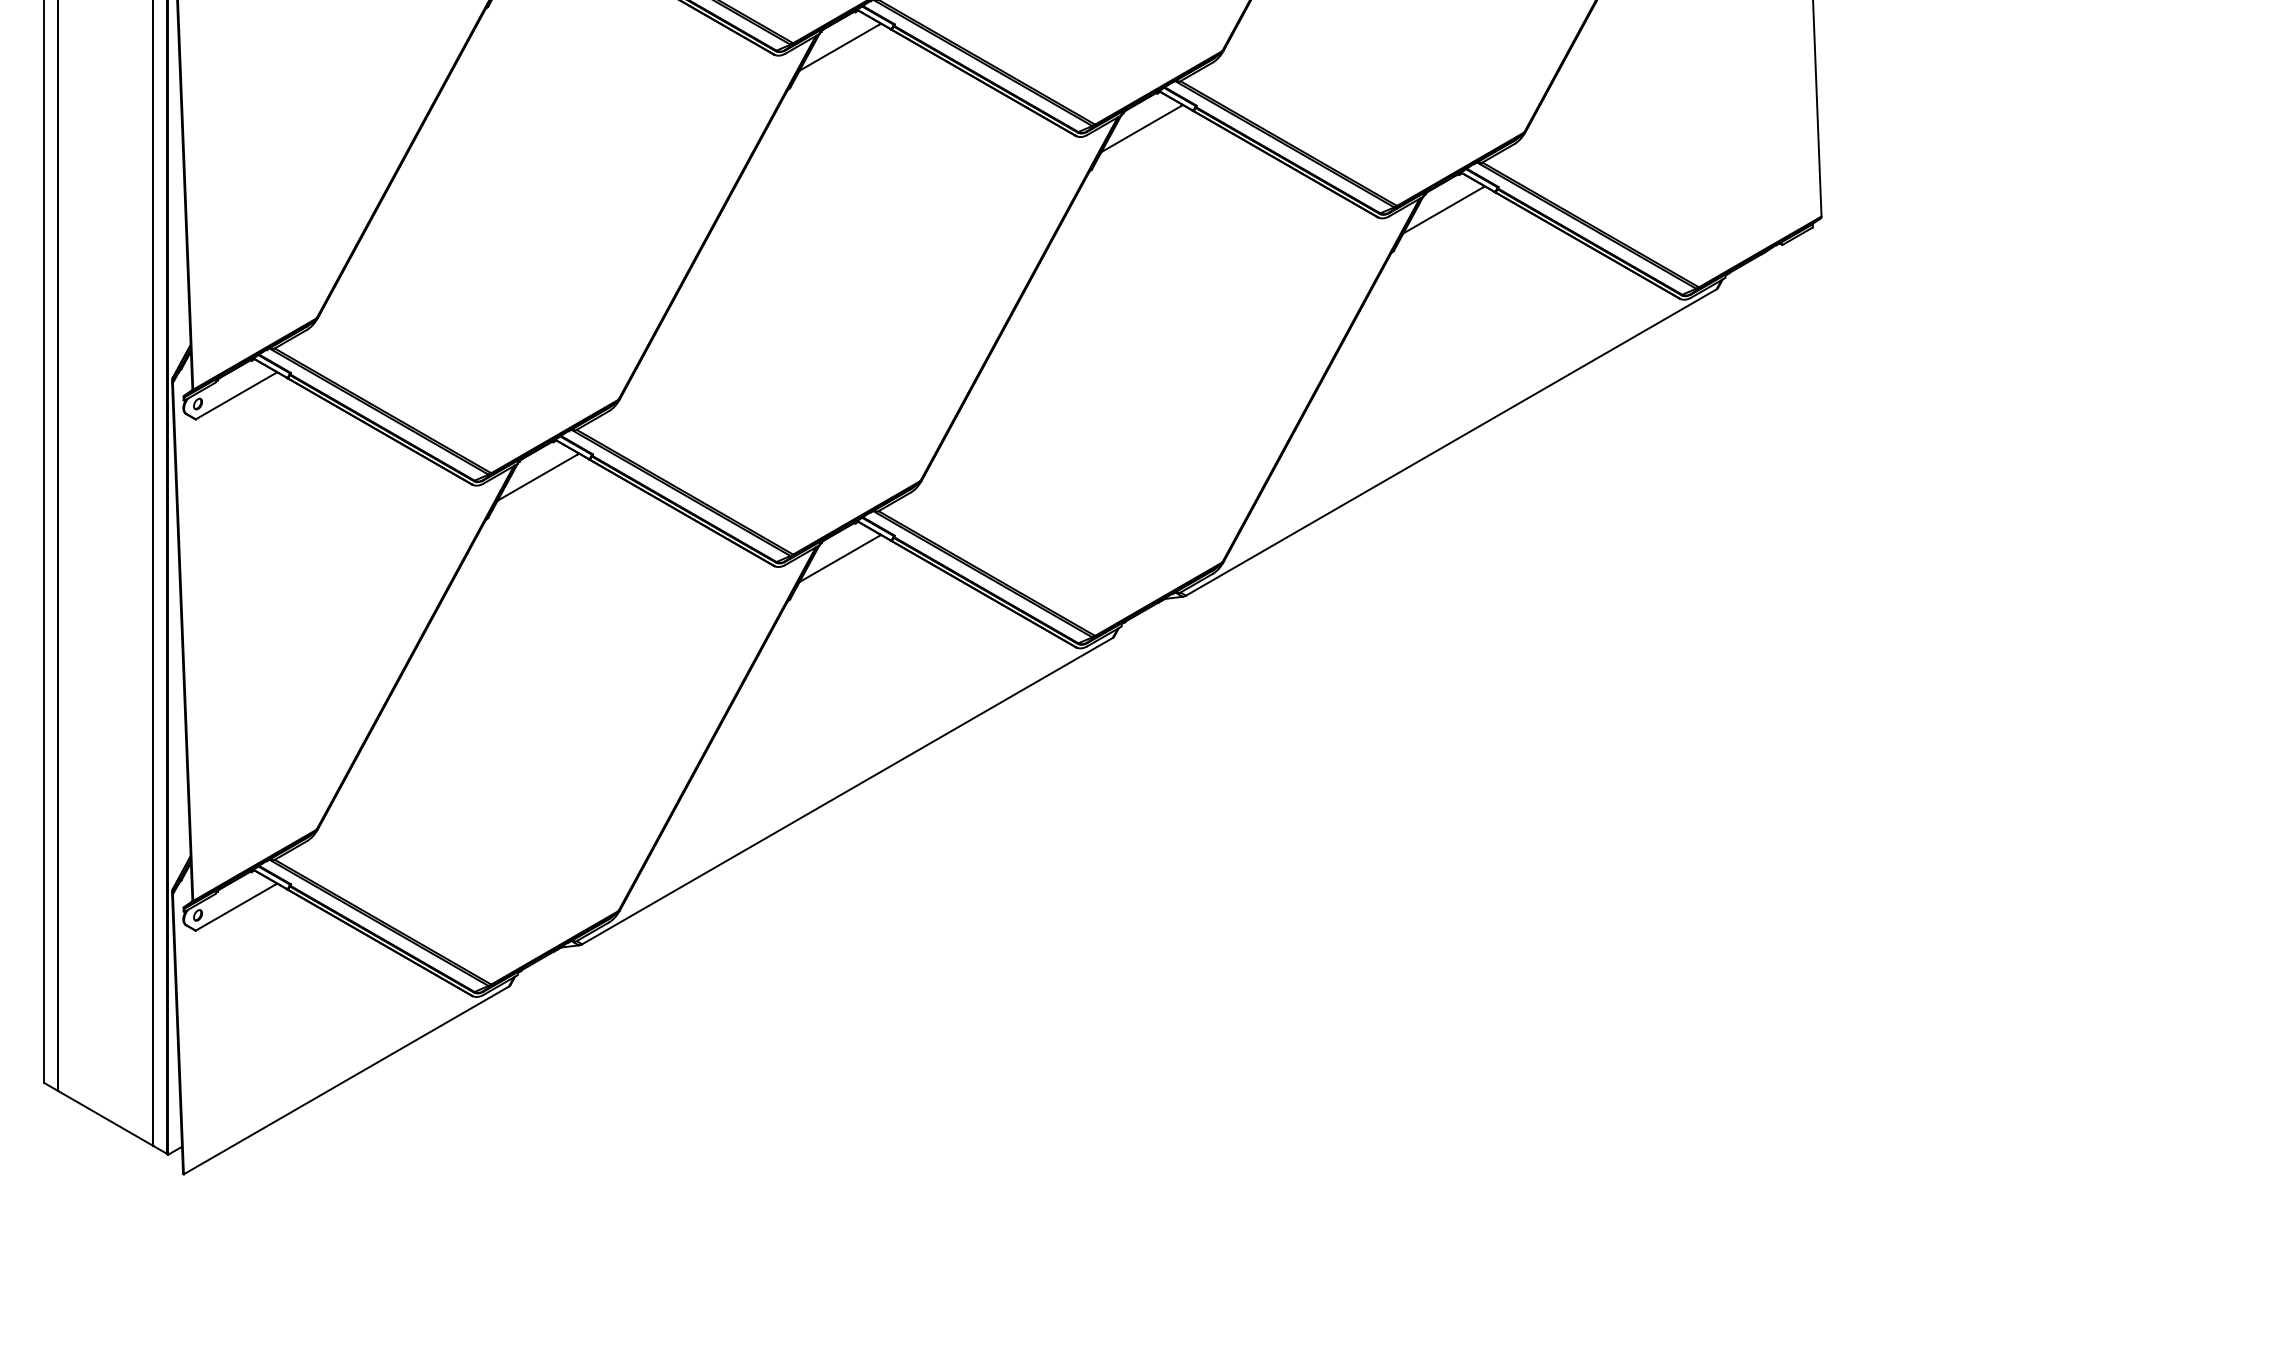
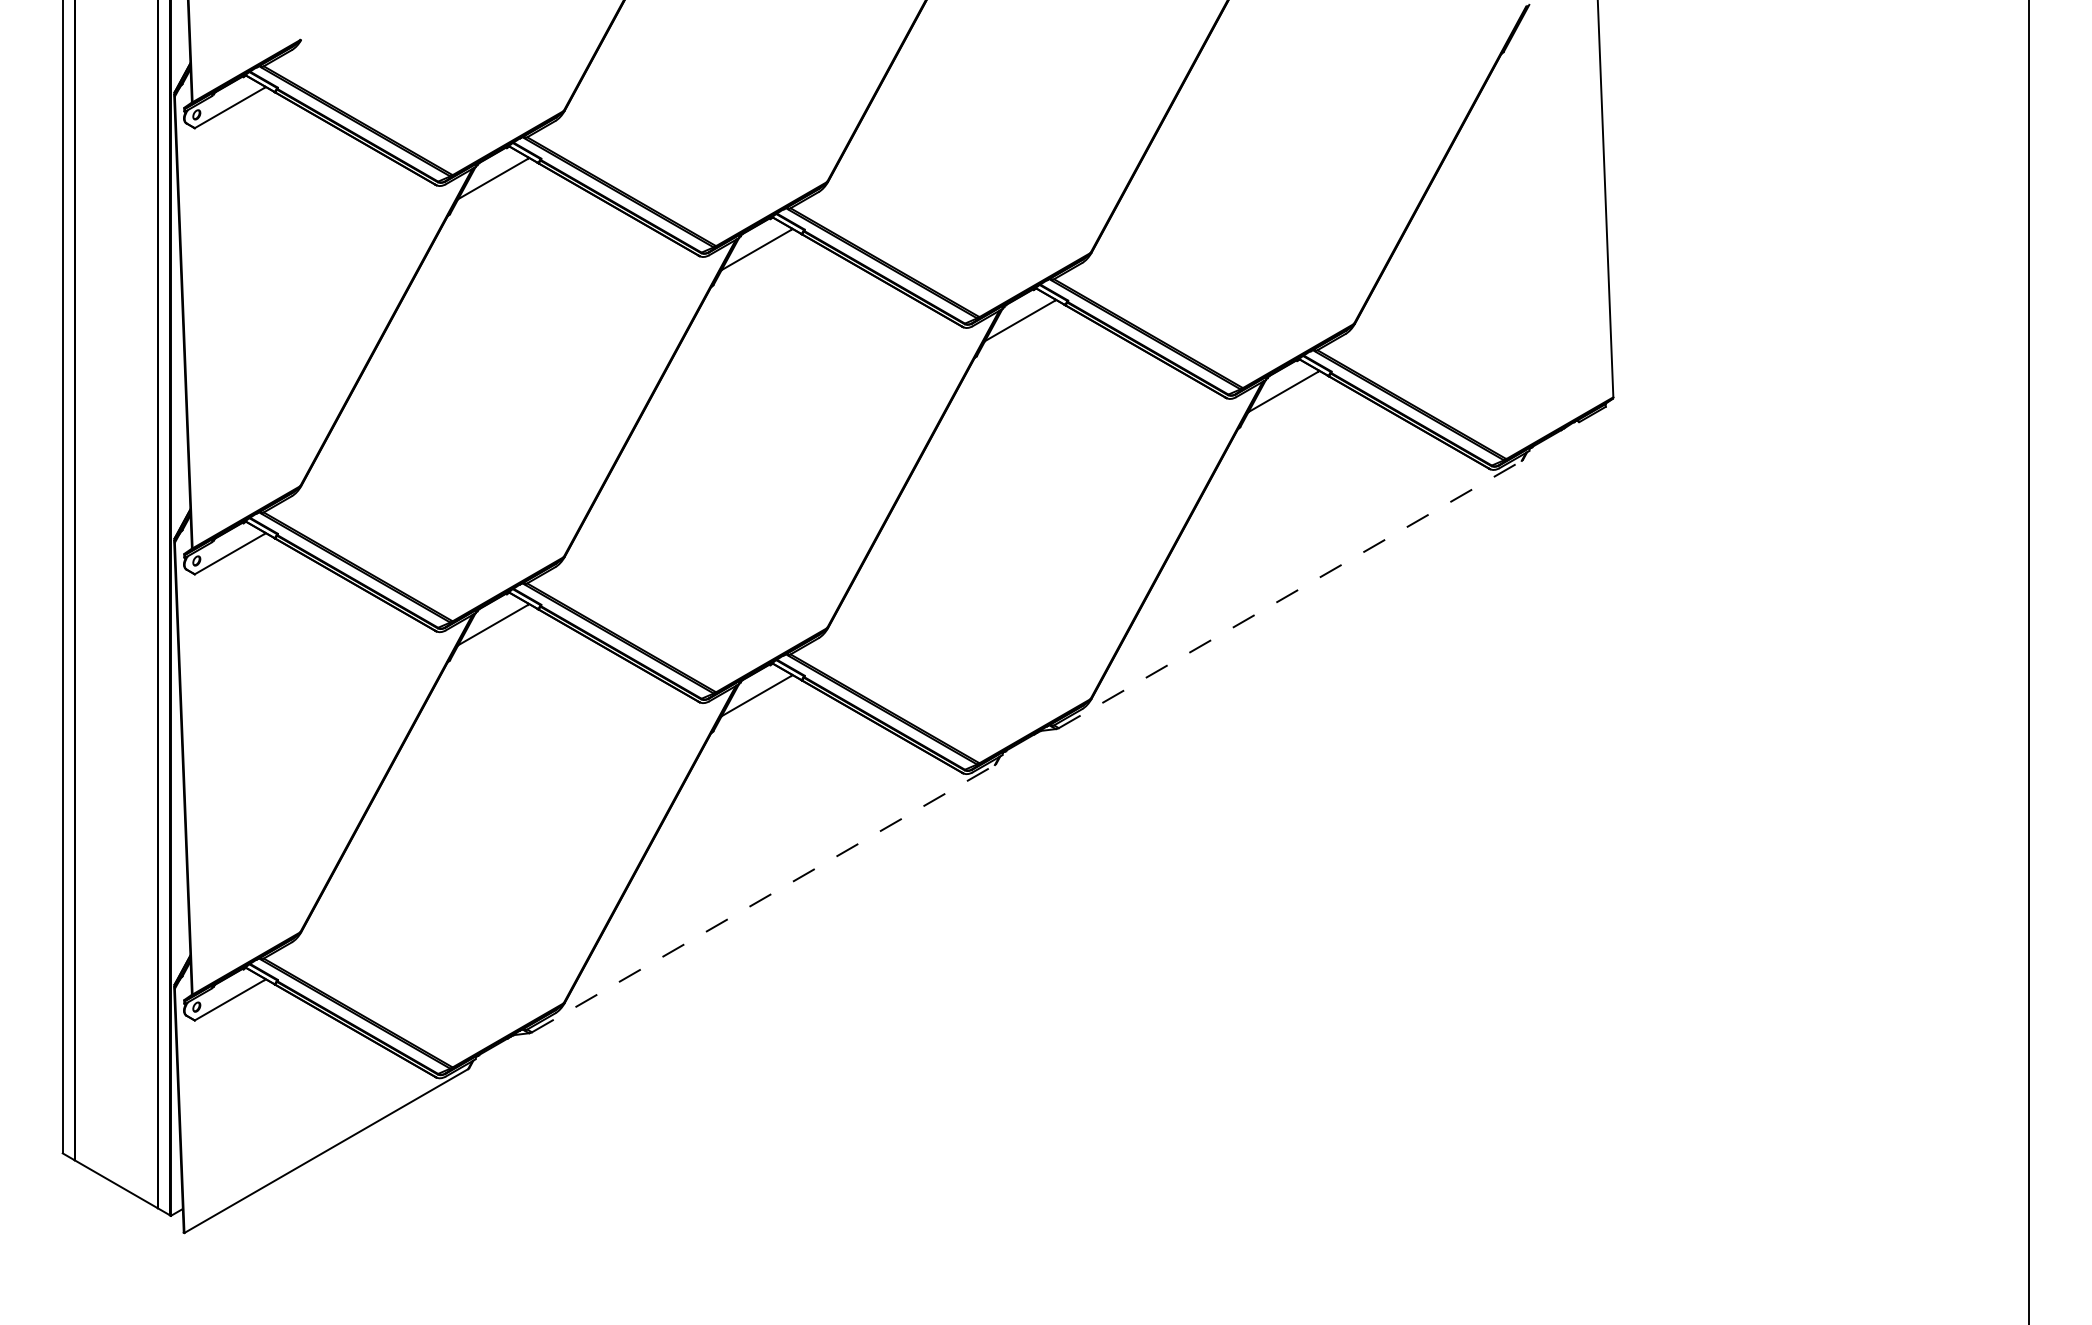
line: (1451, 442) -> (1290, 594), solid -> dashed
line: (847, 790) -> (763, 898), solid -> dashed

